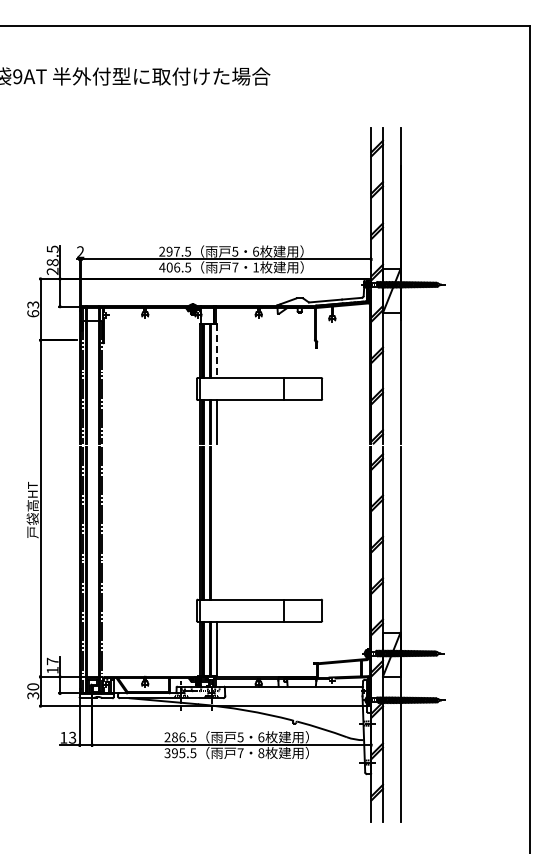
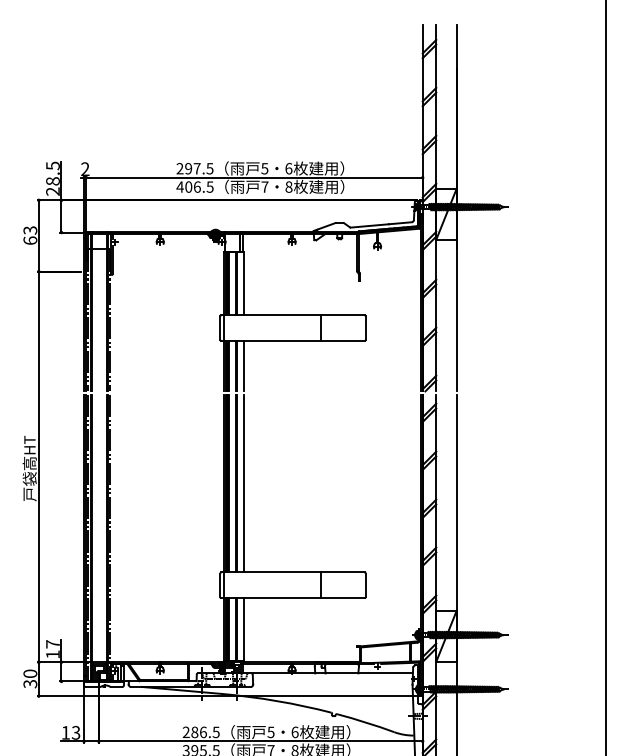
text: (256, 267) -> (289, 187), 1 -> 8
line: (217, 351) -> (244, 284), dashed -> solid
line: (217, 522) -> (244, 482), added

